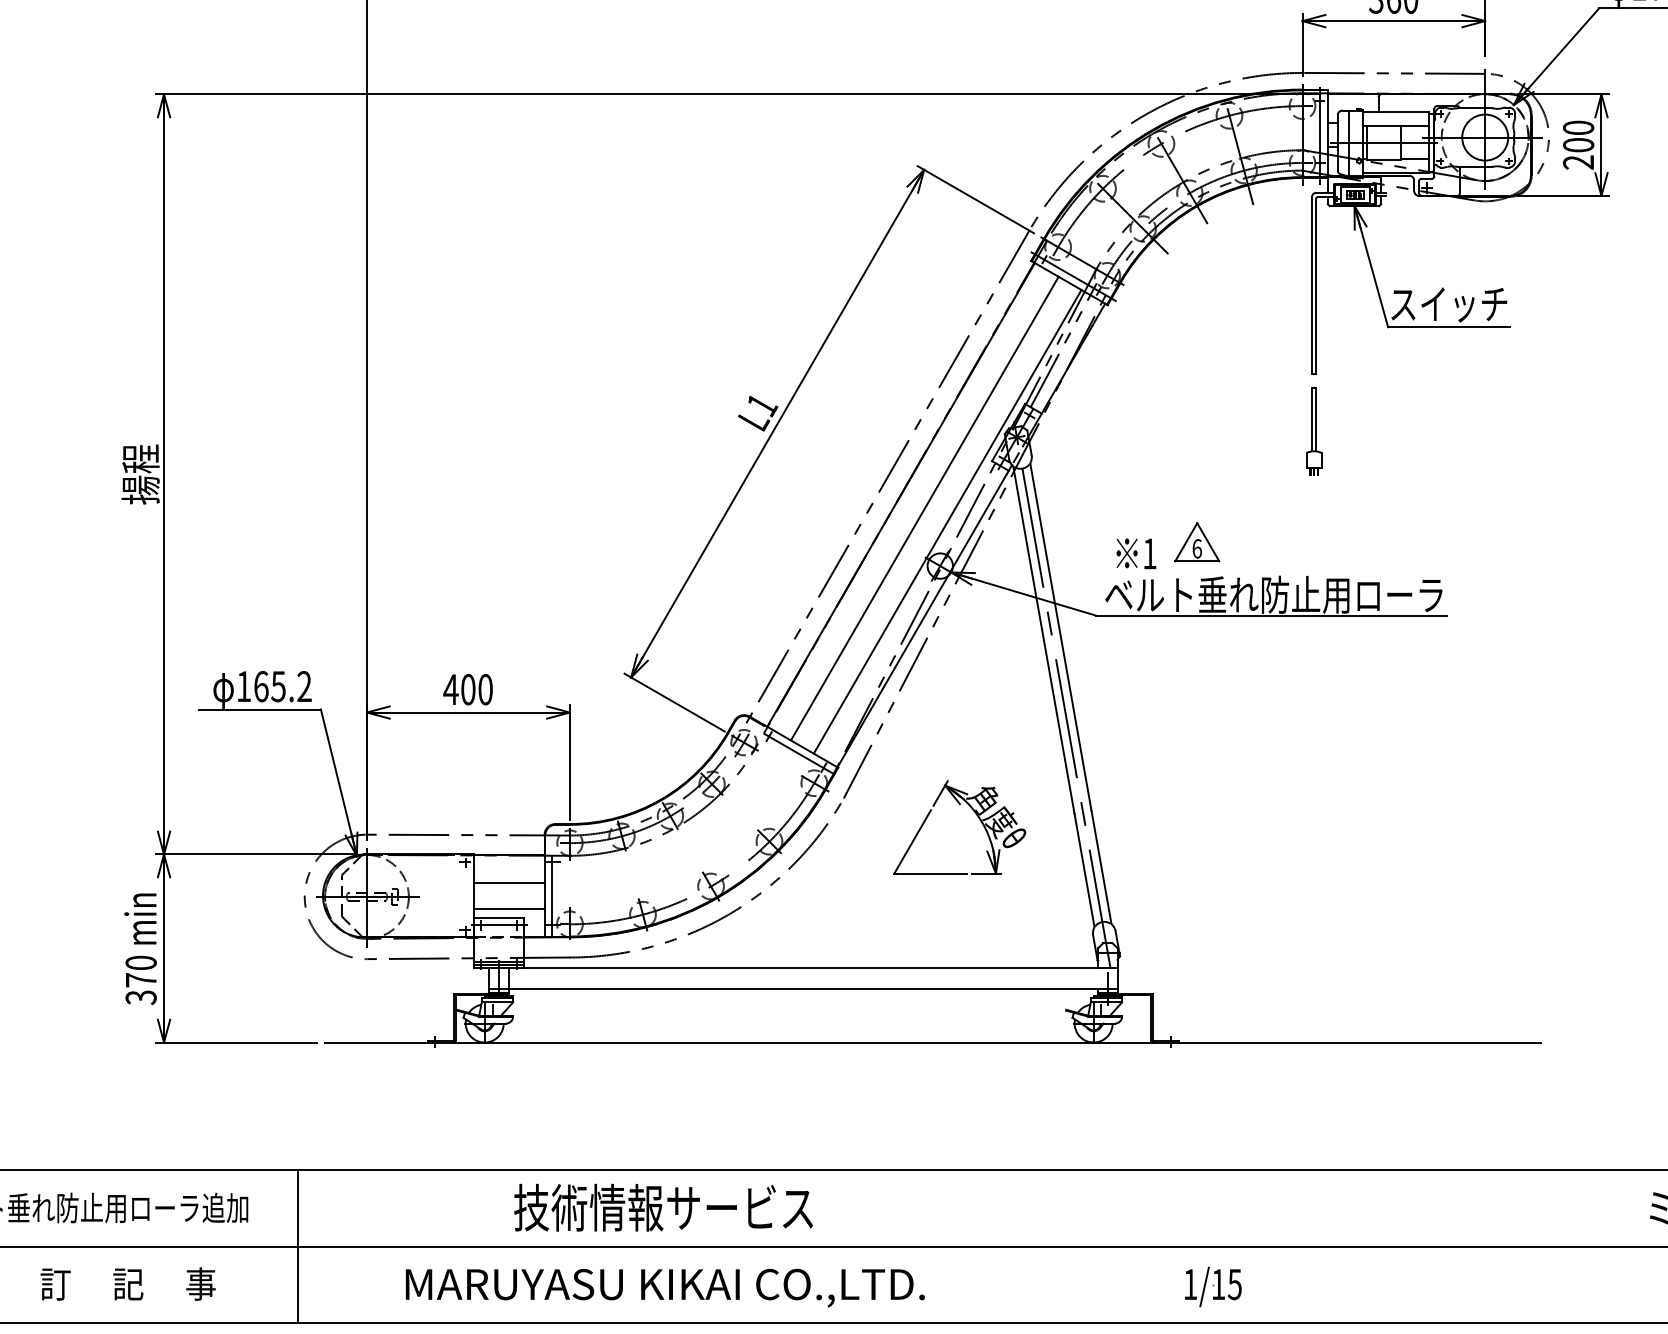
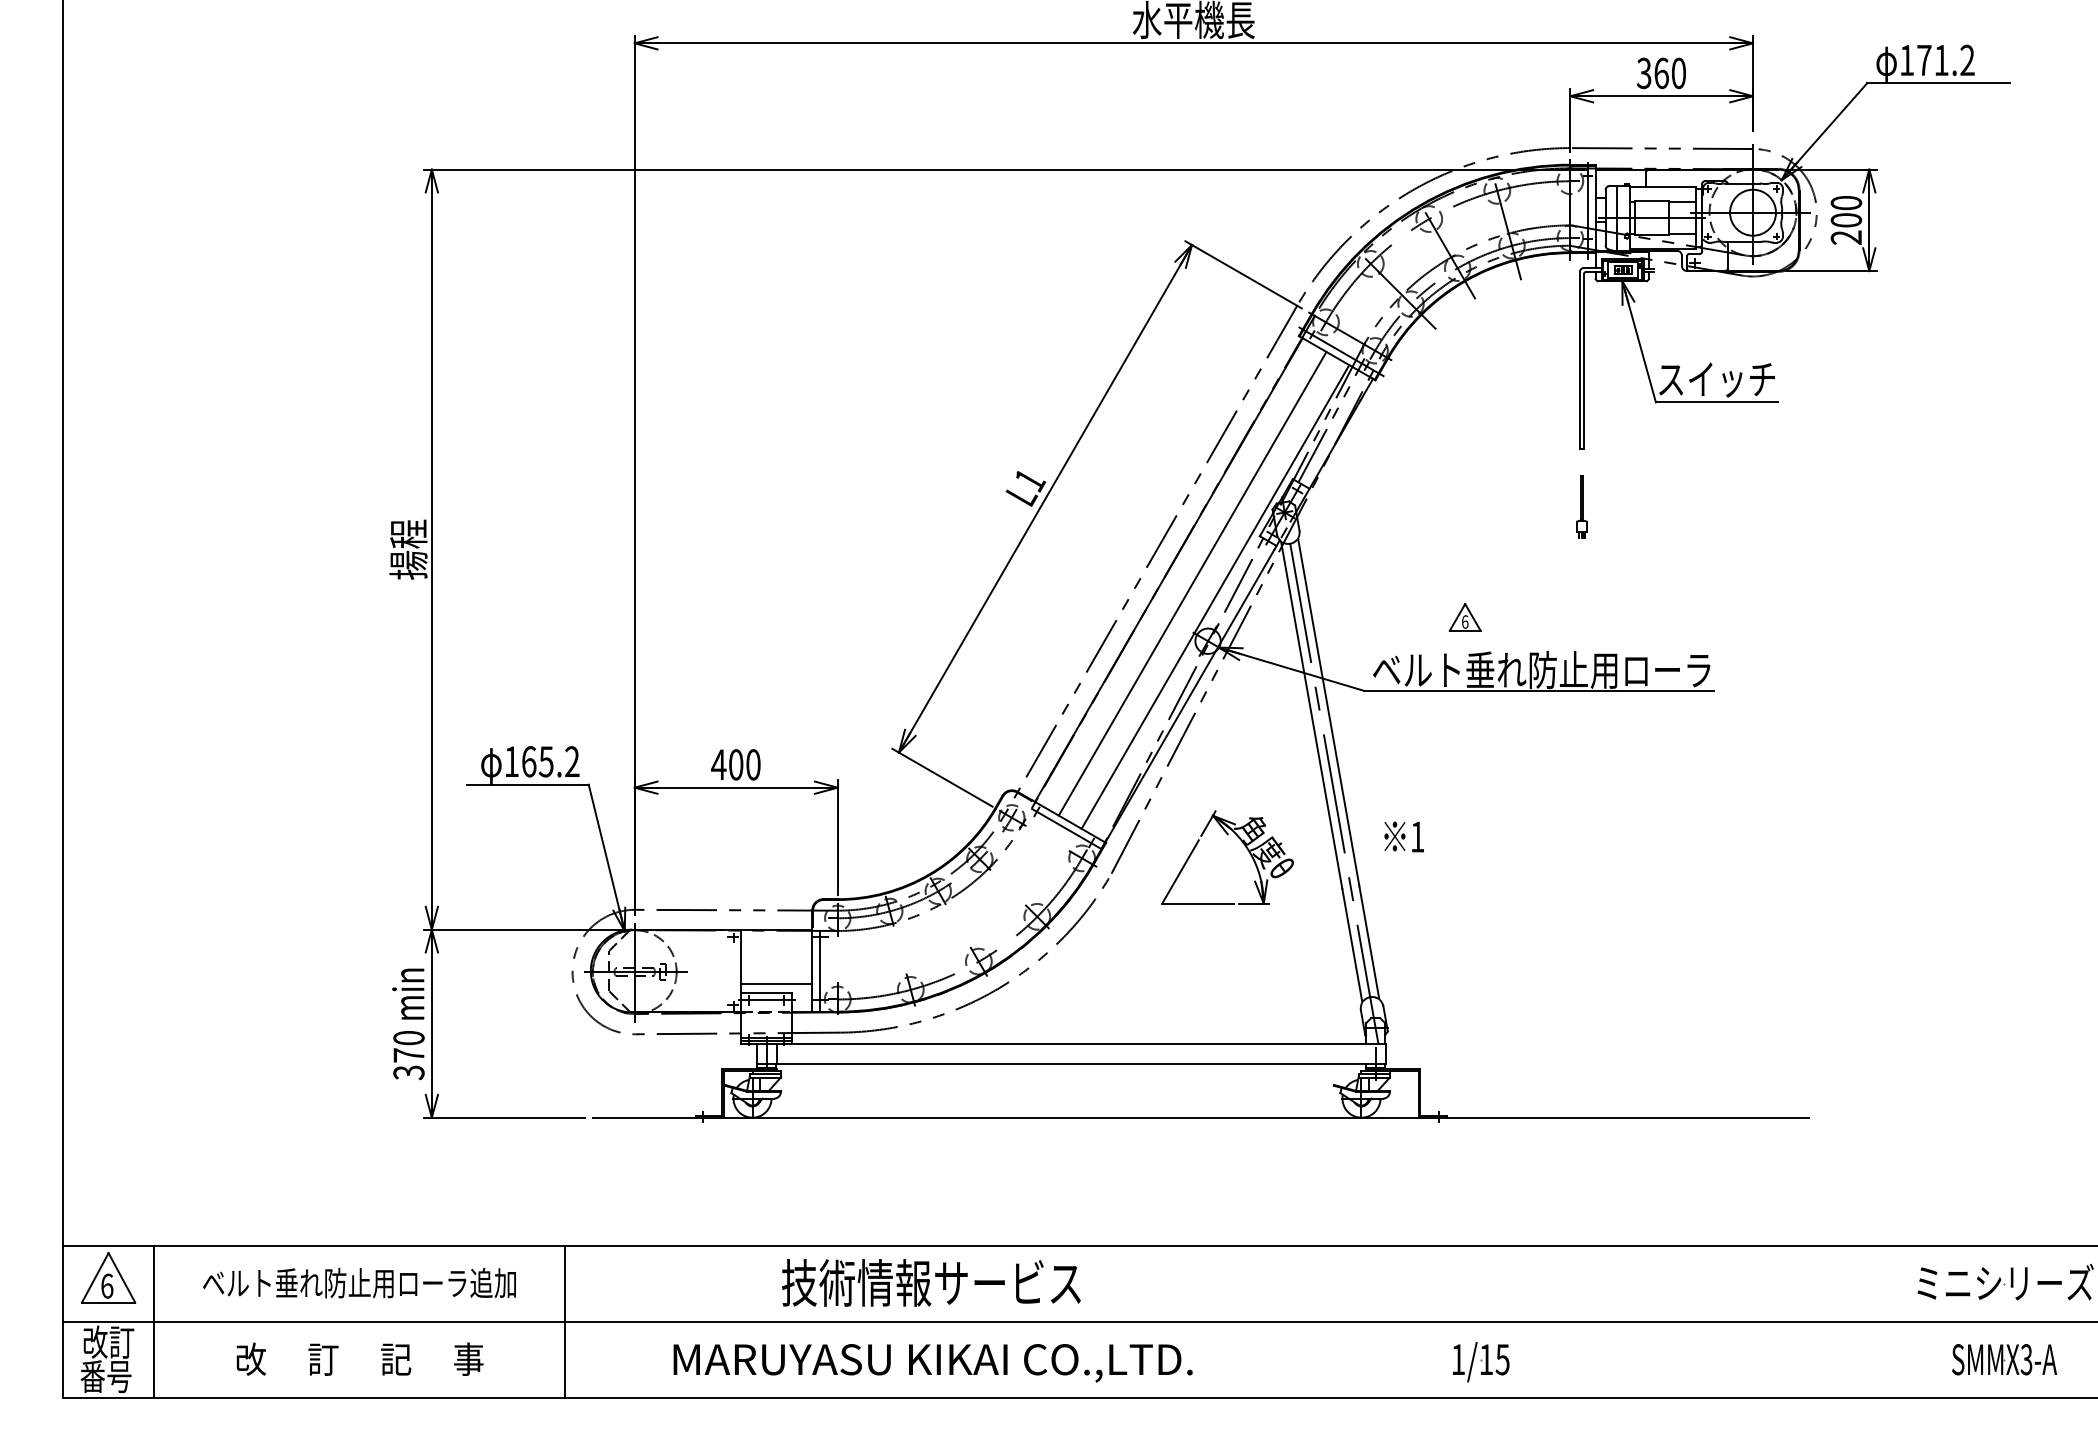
part: (1313, 431) -> (1581, 506), size x0.7
part: (1197, 542) -> (1465, 617), size x0.7
text: (1135, 553) -> (1403, 836), moved
part: (974, 813) -> (1242, 843), moved
line: (508, 882) -> (776, 957), removed

